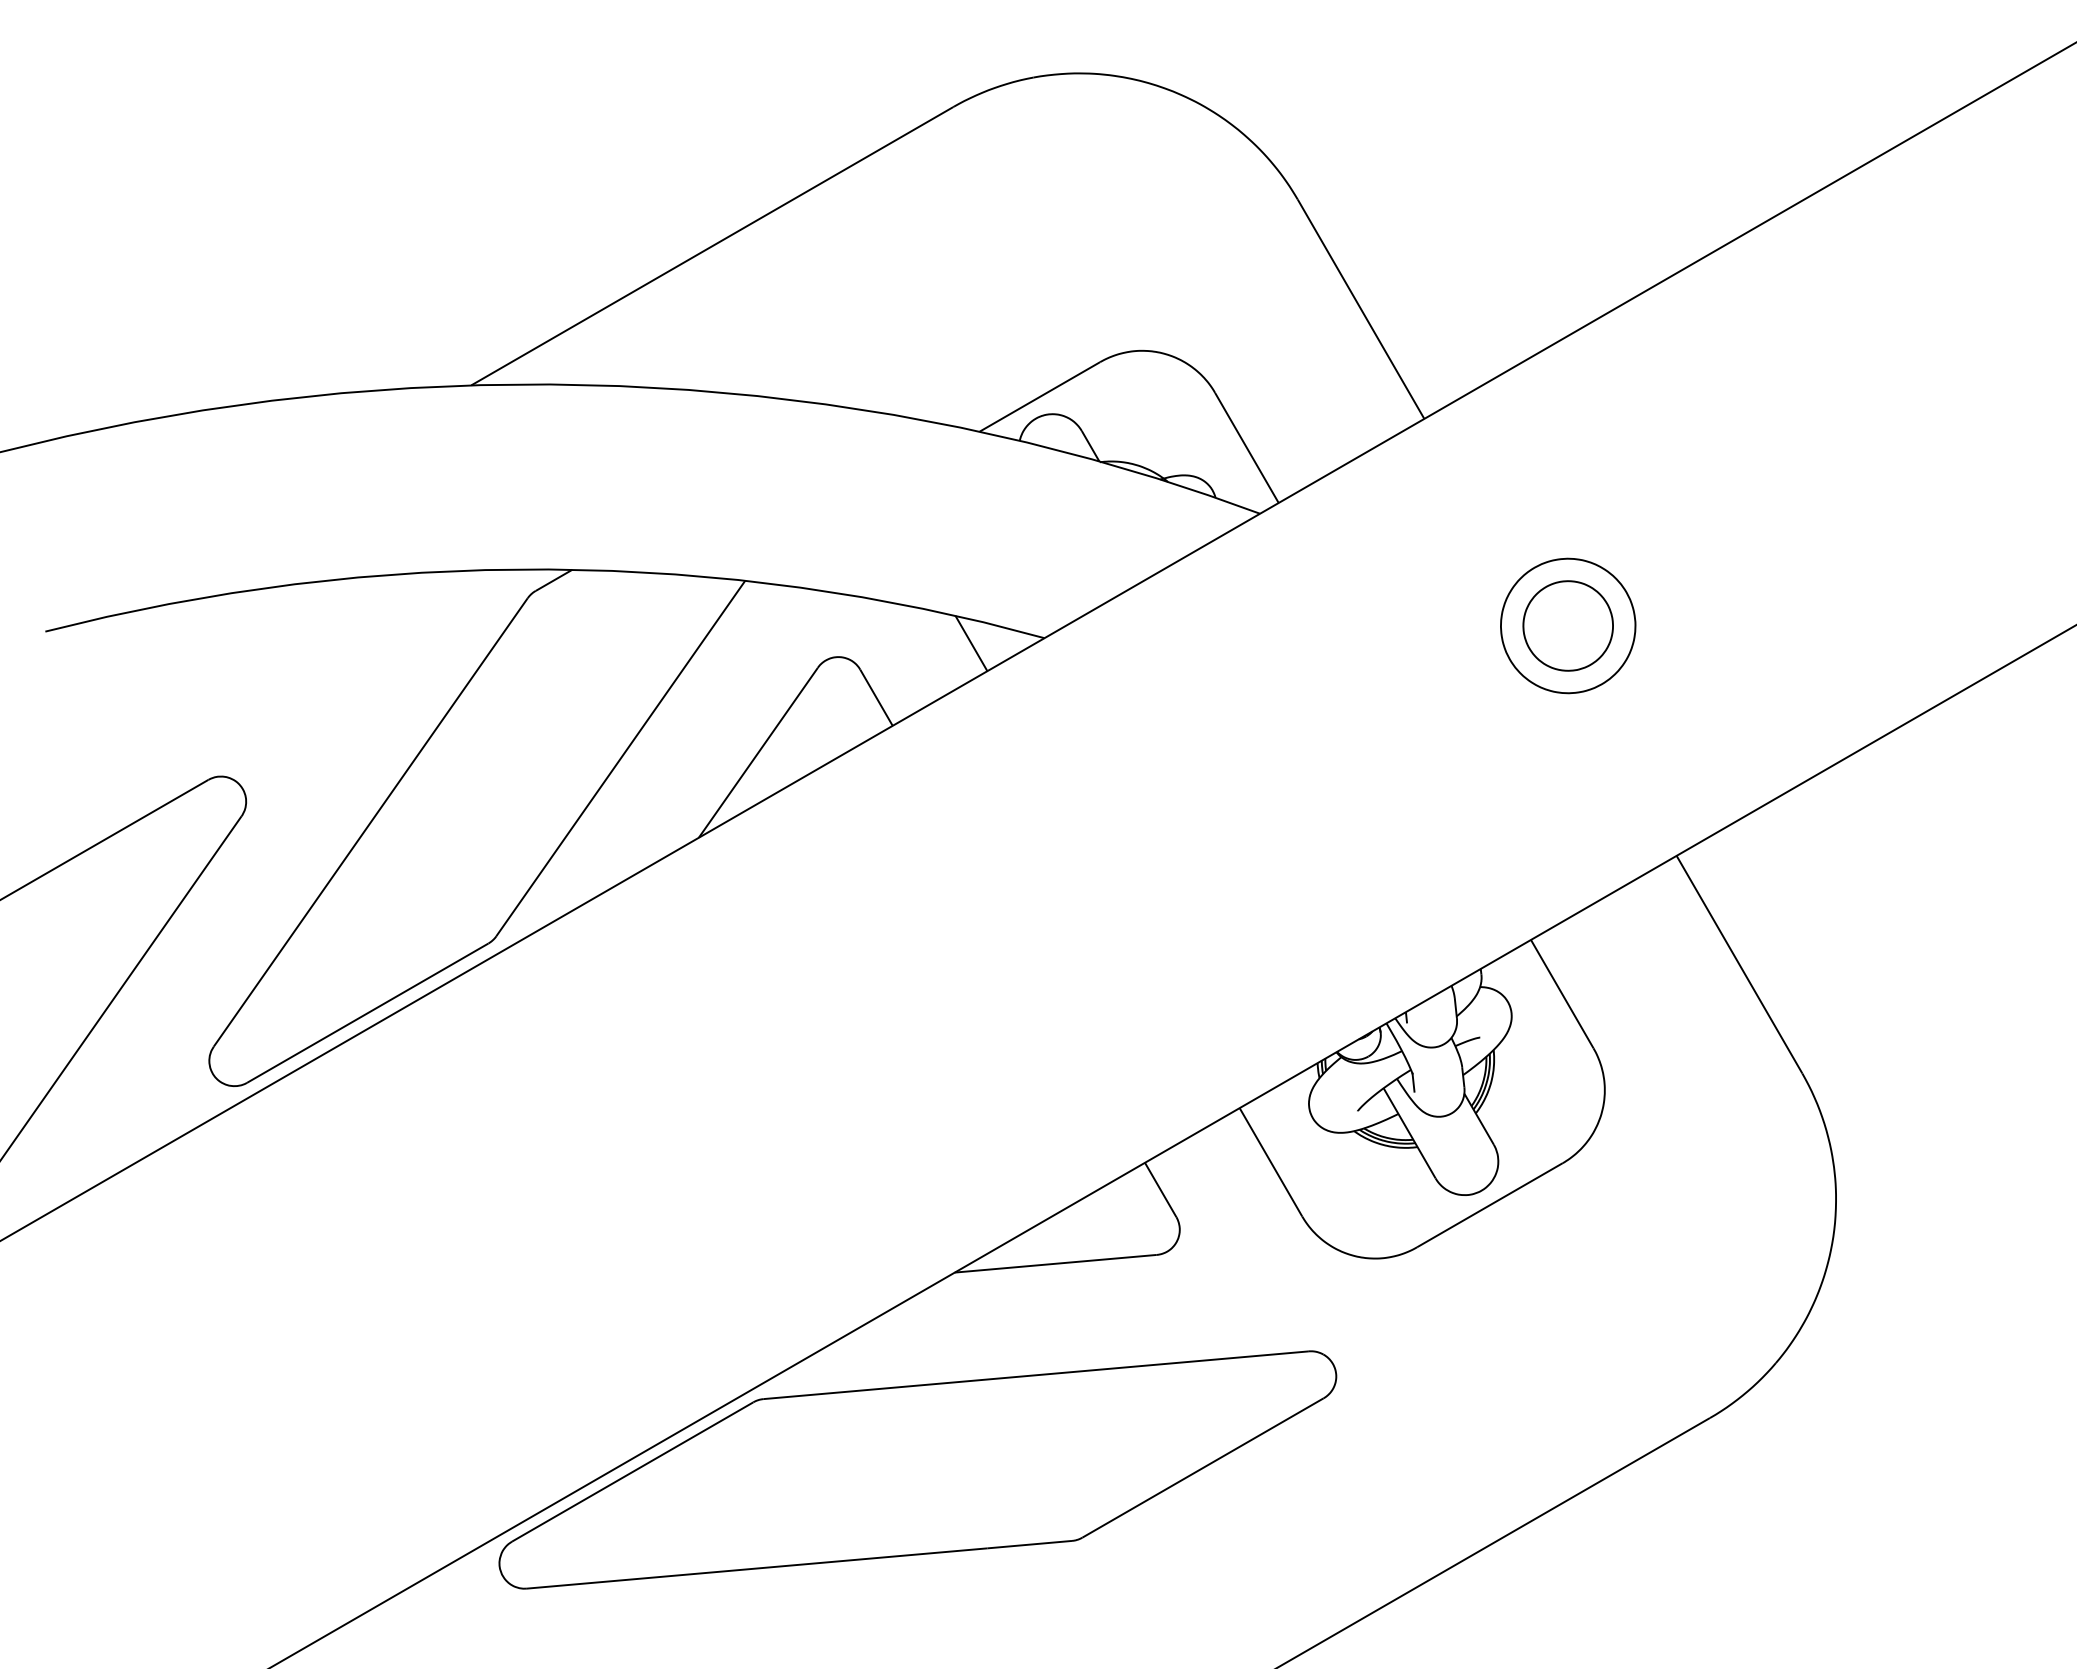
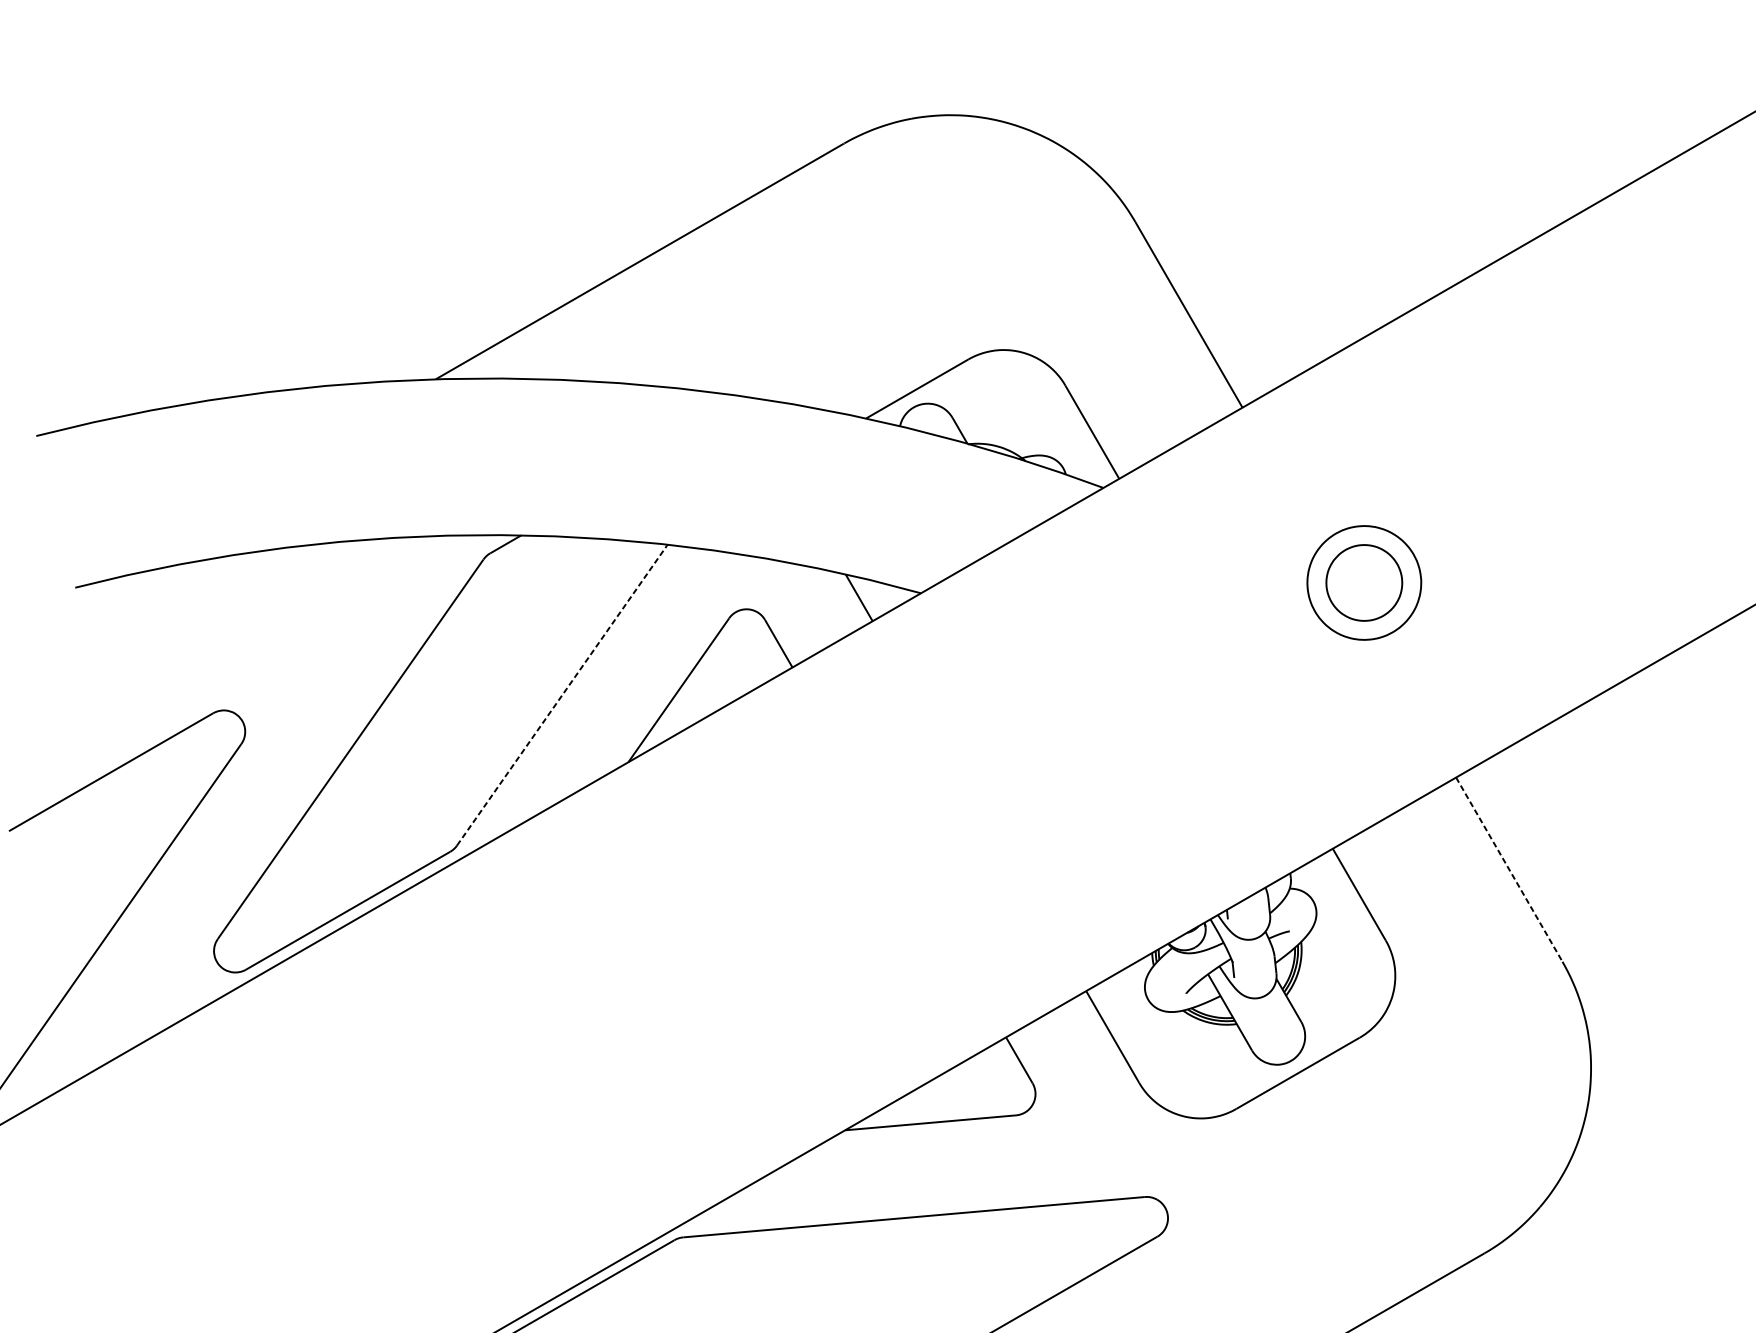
line: (620, 758) -> (562, 695), solid -> dashed
line: (1739, 964) -> (1509, 869), solid -> dashed

